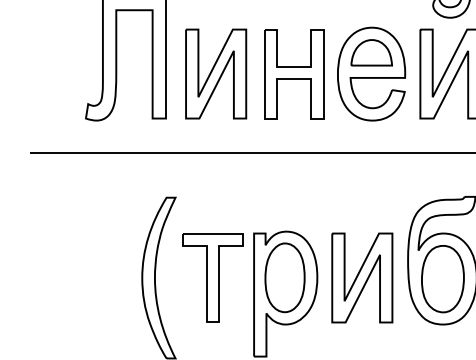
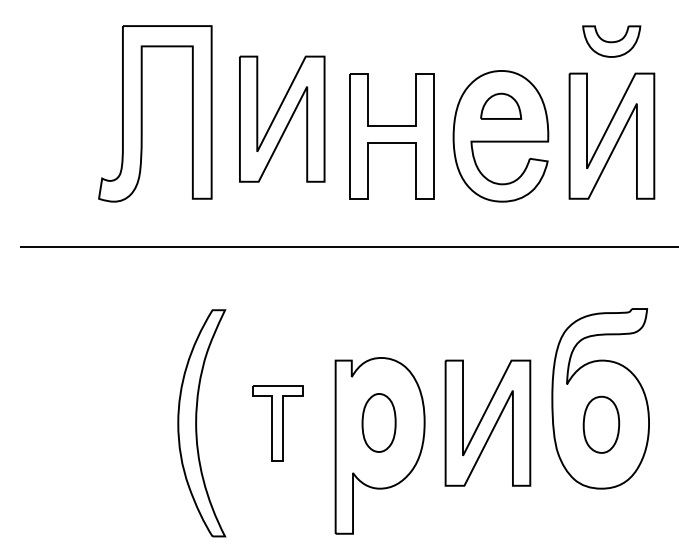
part: (371, 52) -> (500, 106), size x0.7
part: (216, 73) -> (282, 118), moved
part: (284, 277) -> (378, 422), size x0.6
part: (212, 278) -> (277, 423), size x0.6
part: (443, 278) -> (601, 424), size x0.6

